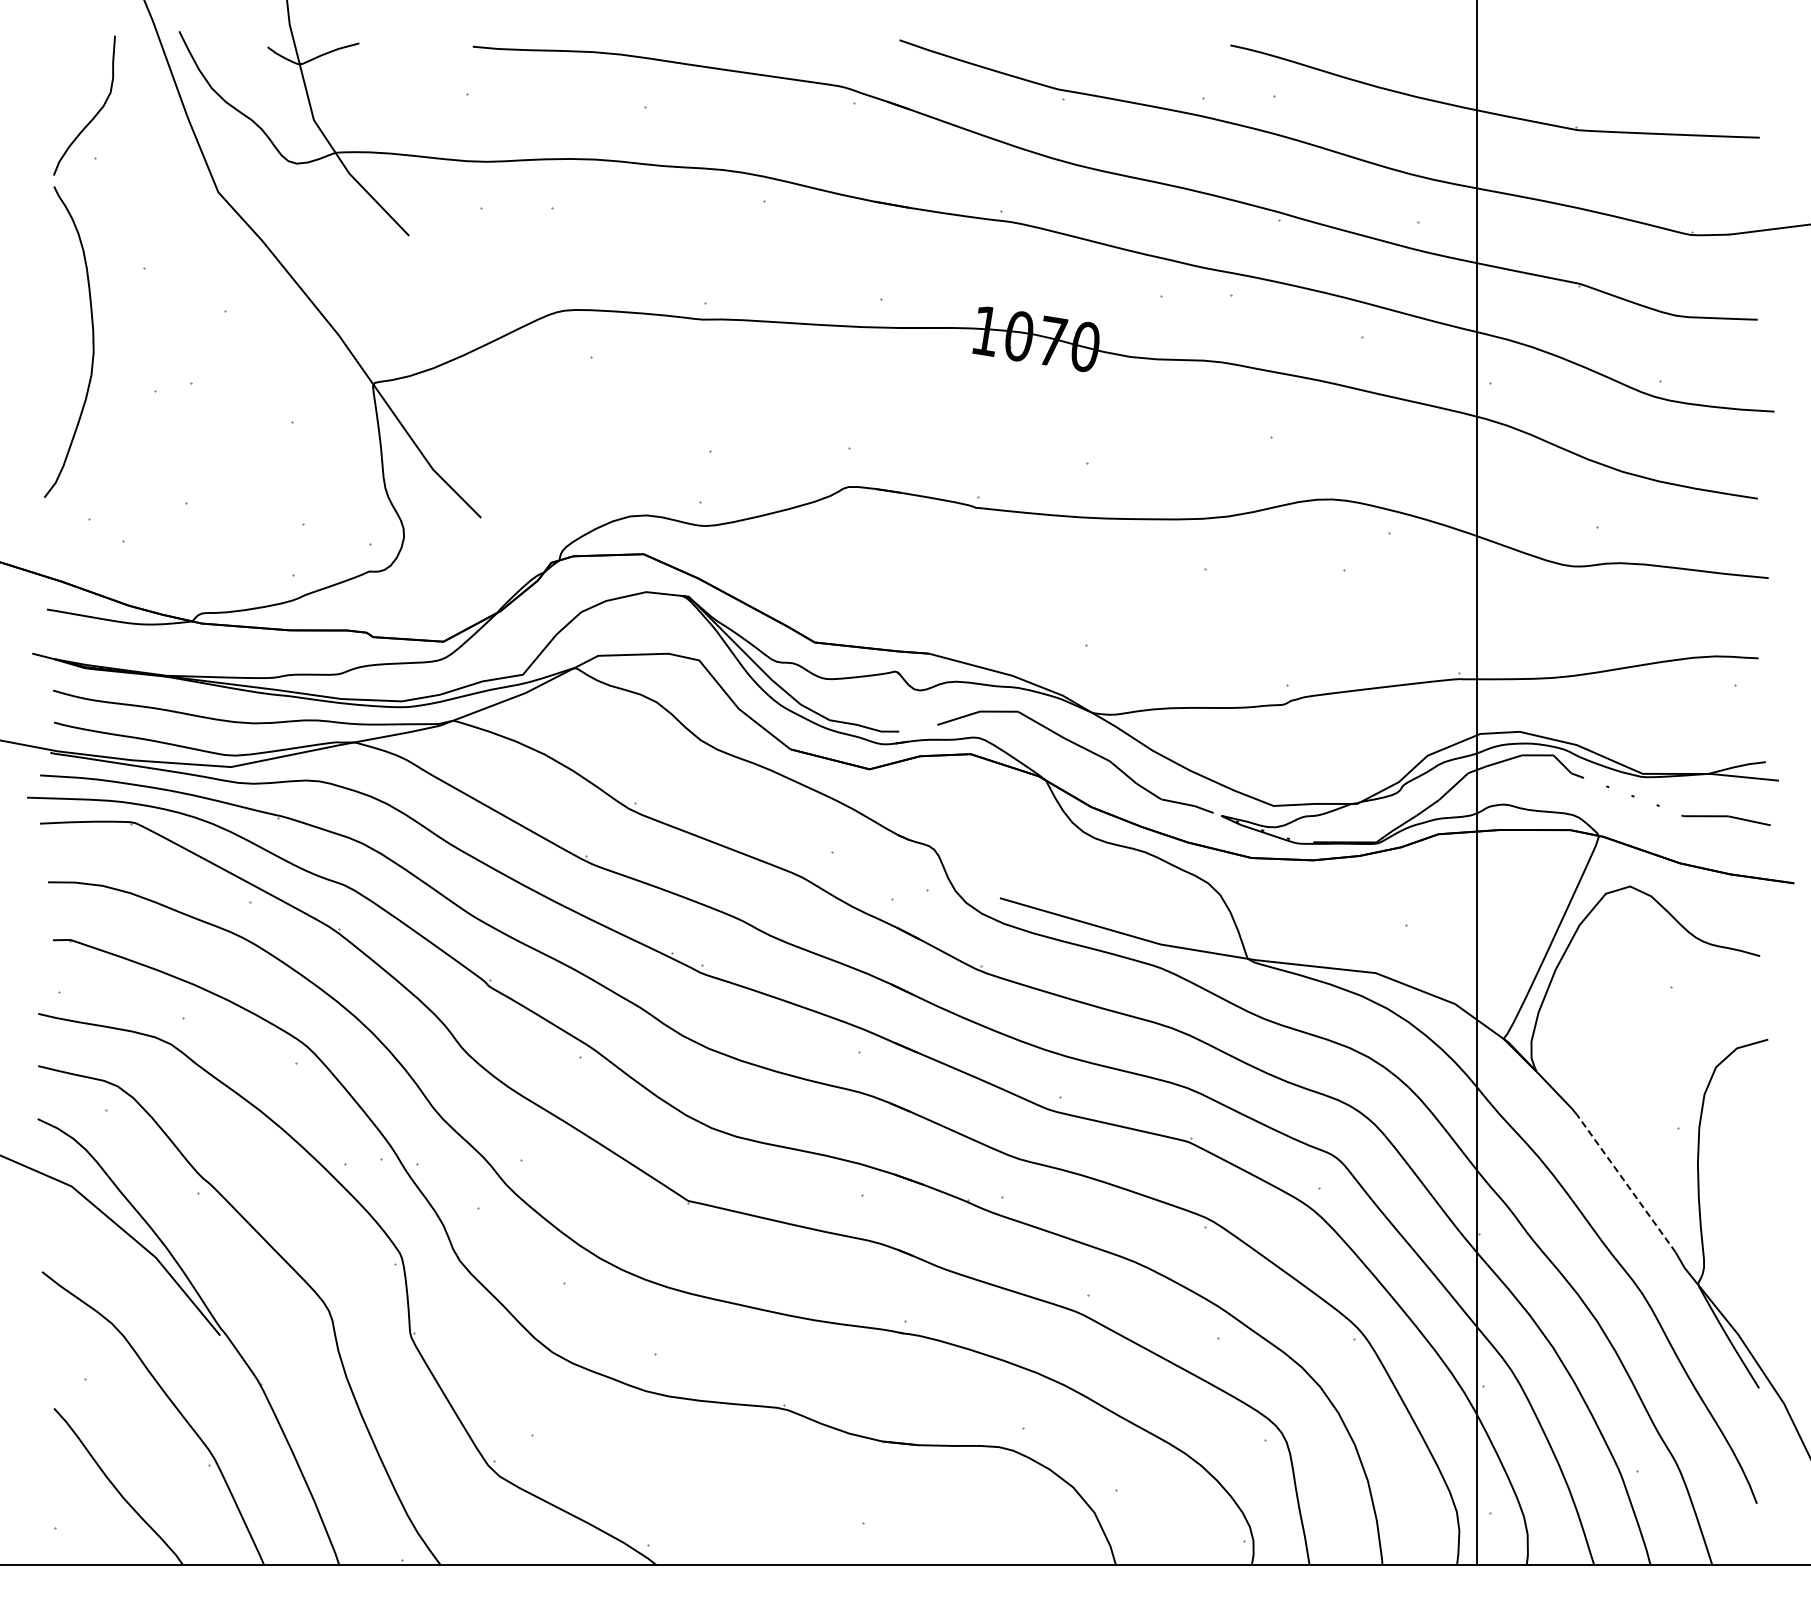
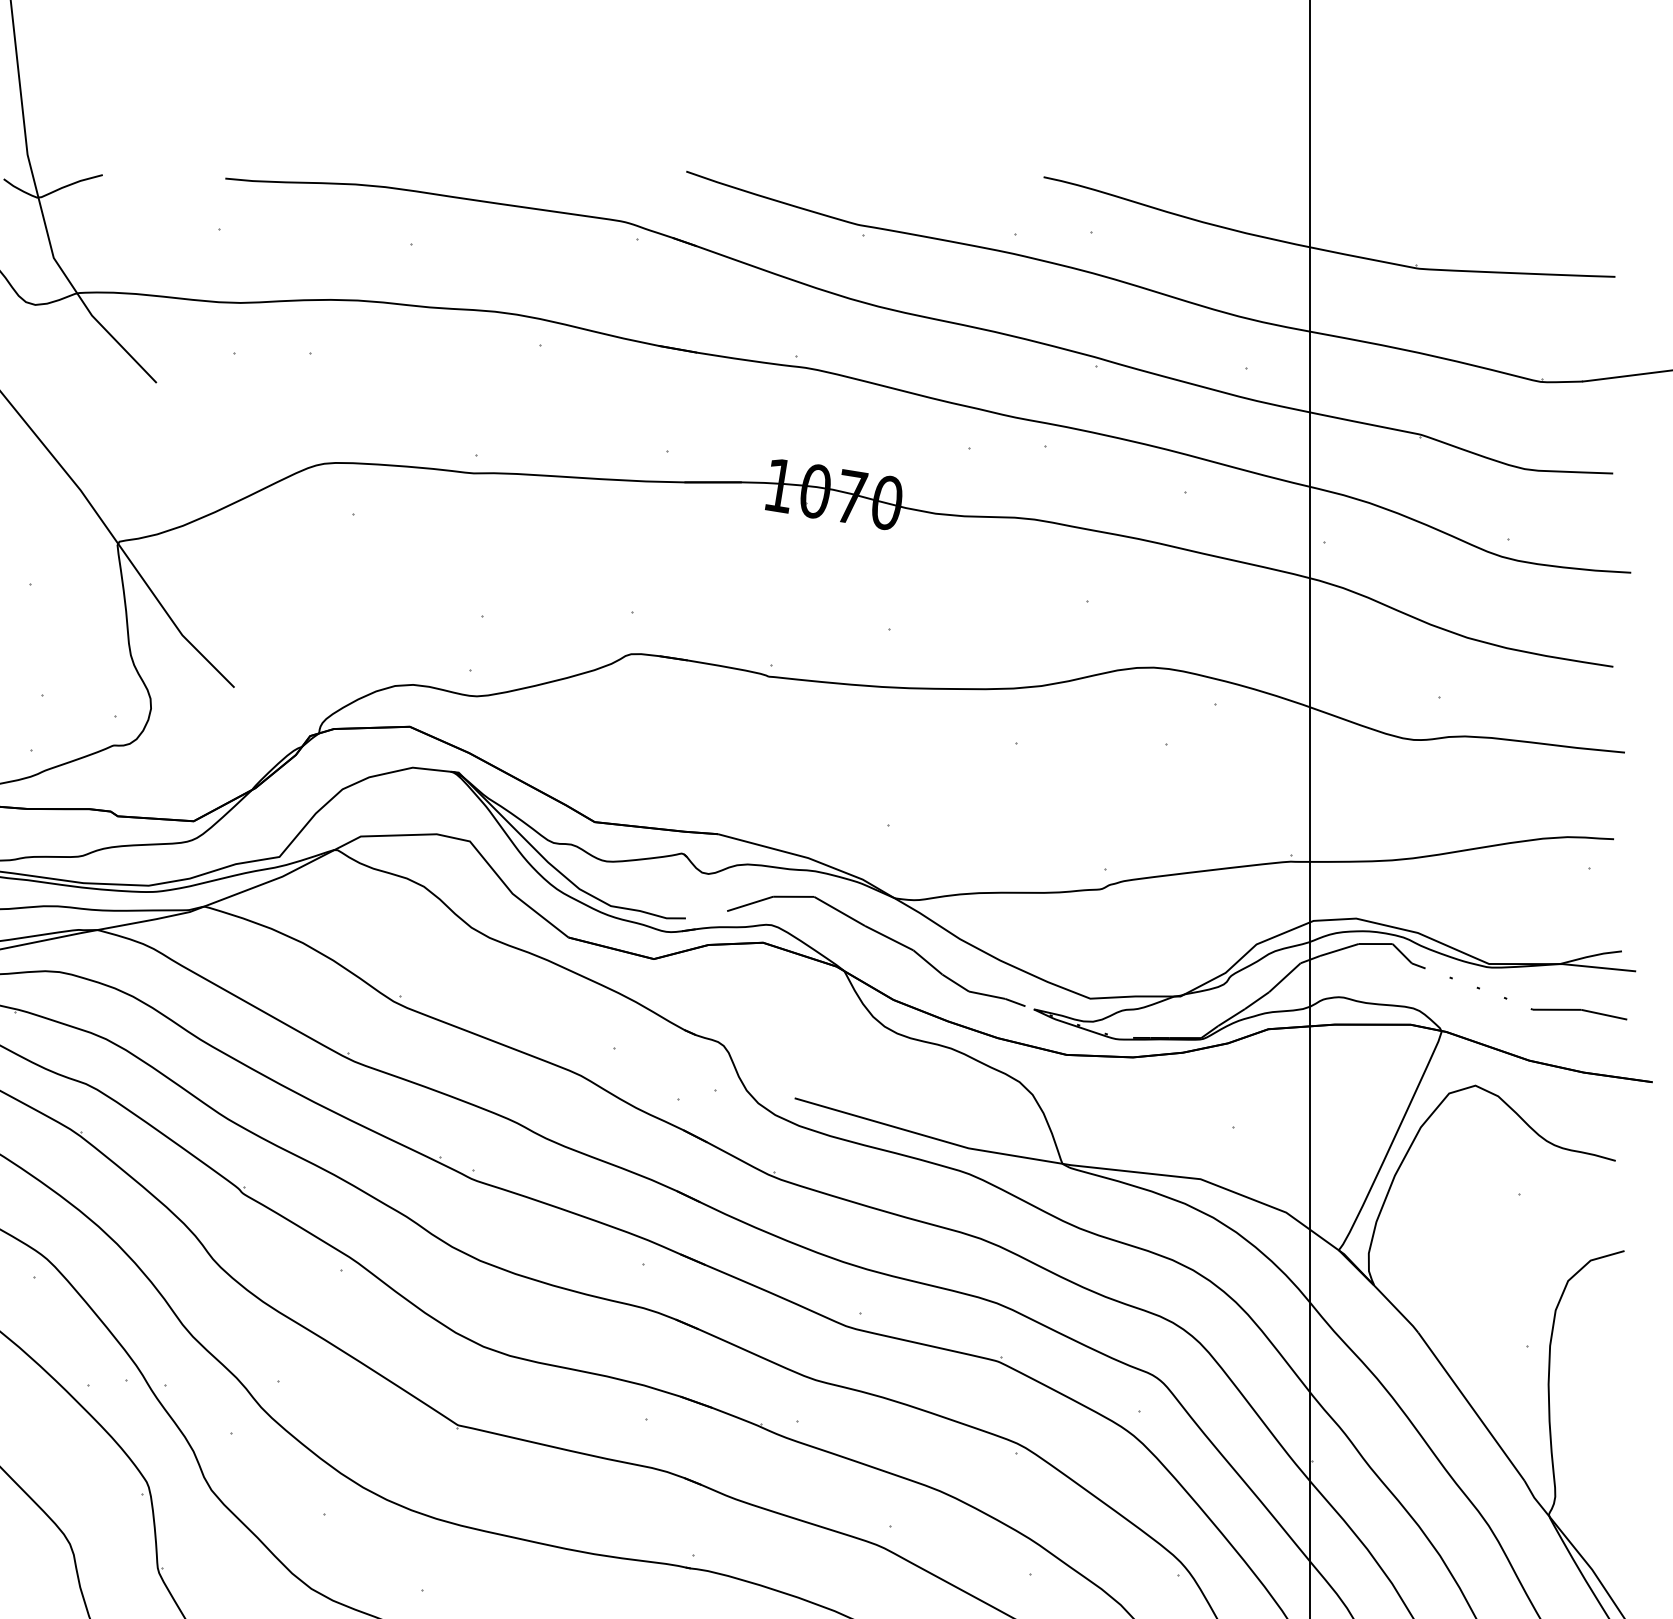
line: (1626, 1183) -> (1471, 1406), dashed -> solid

